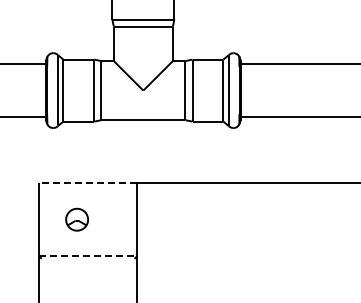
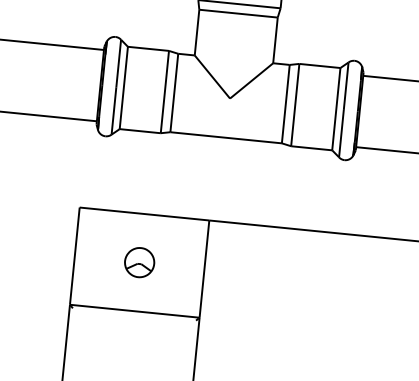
line: (88, 183) -> (144, 214), dashed -> solid
part: (76, 219) -> (138, 262), moved
line: (88, 256) -> (135, 311), dashed -> solid

